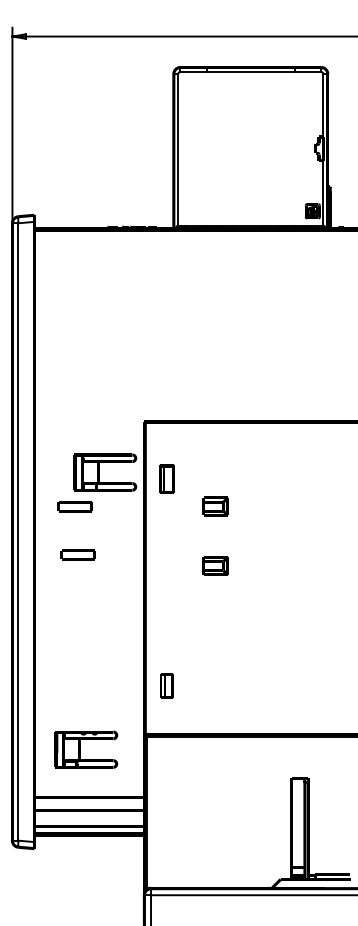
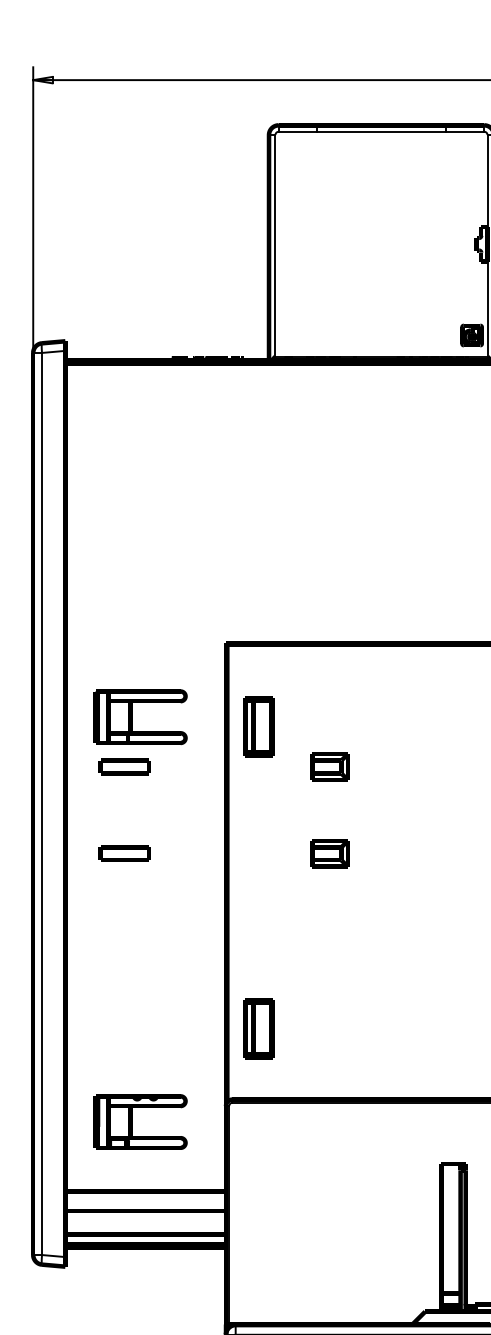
part: (105, 472) -> (141, 717), moved
part: (166, 479) -> (258, 727), size x1.43
part: (77, 554) -> (123, 852), moved
part: (166, 685) -> (258, 1028), size x1.67

